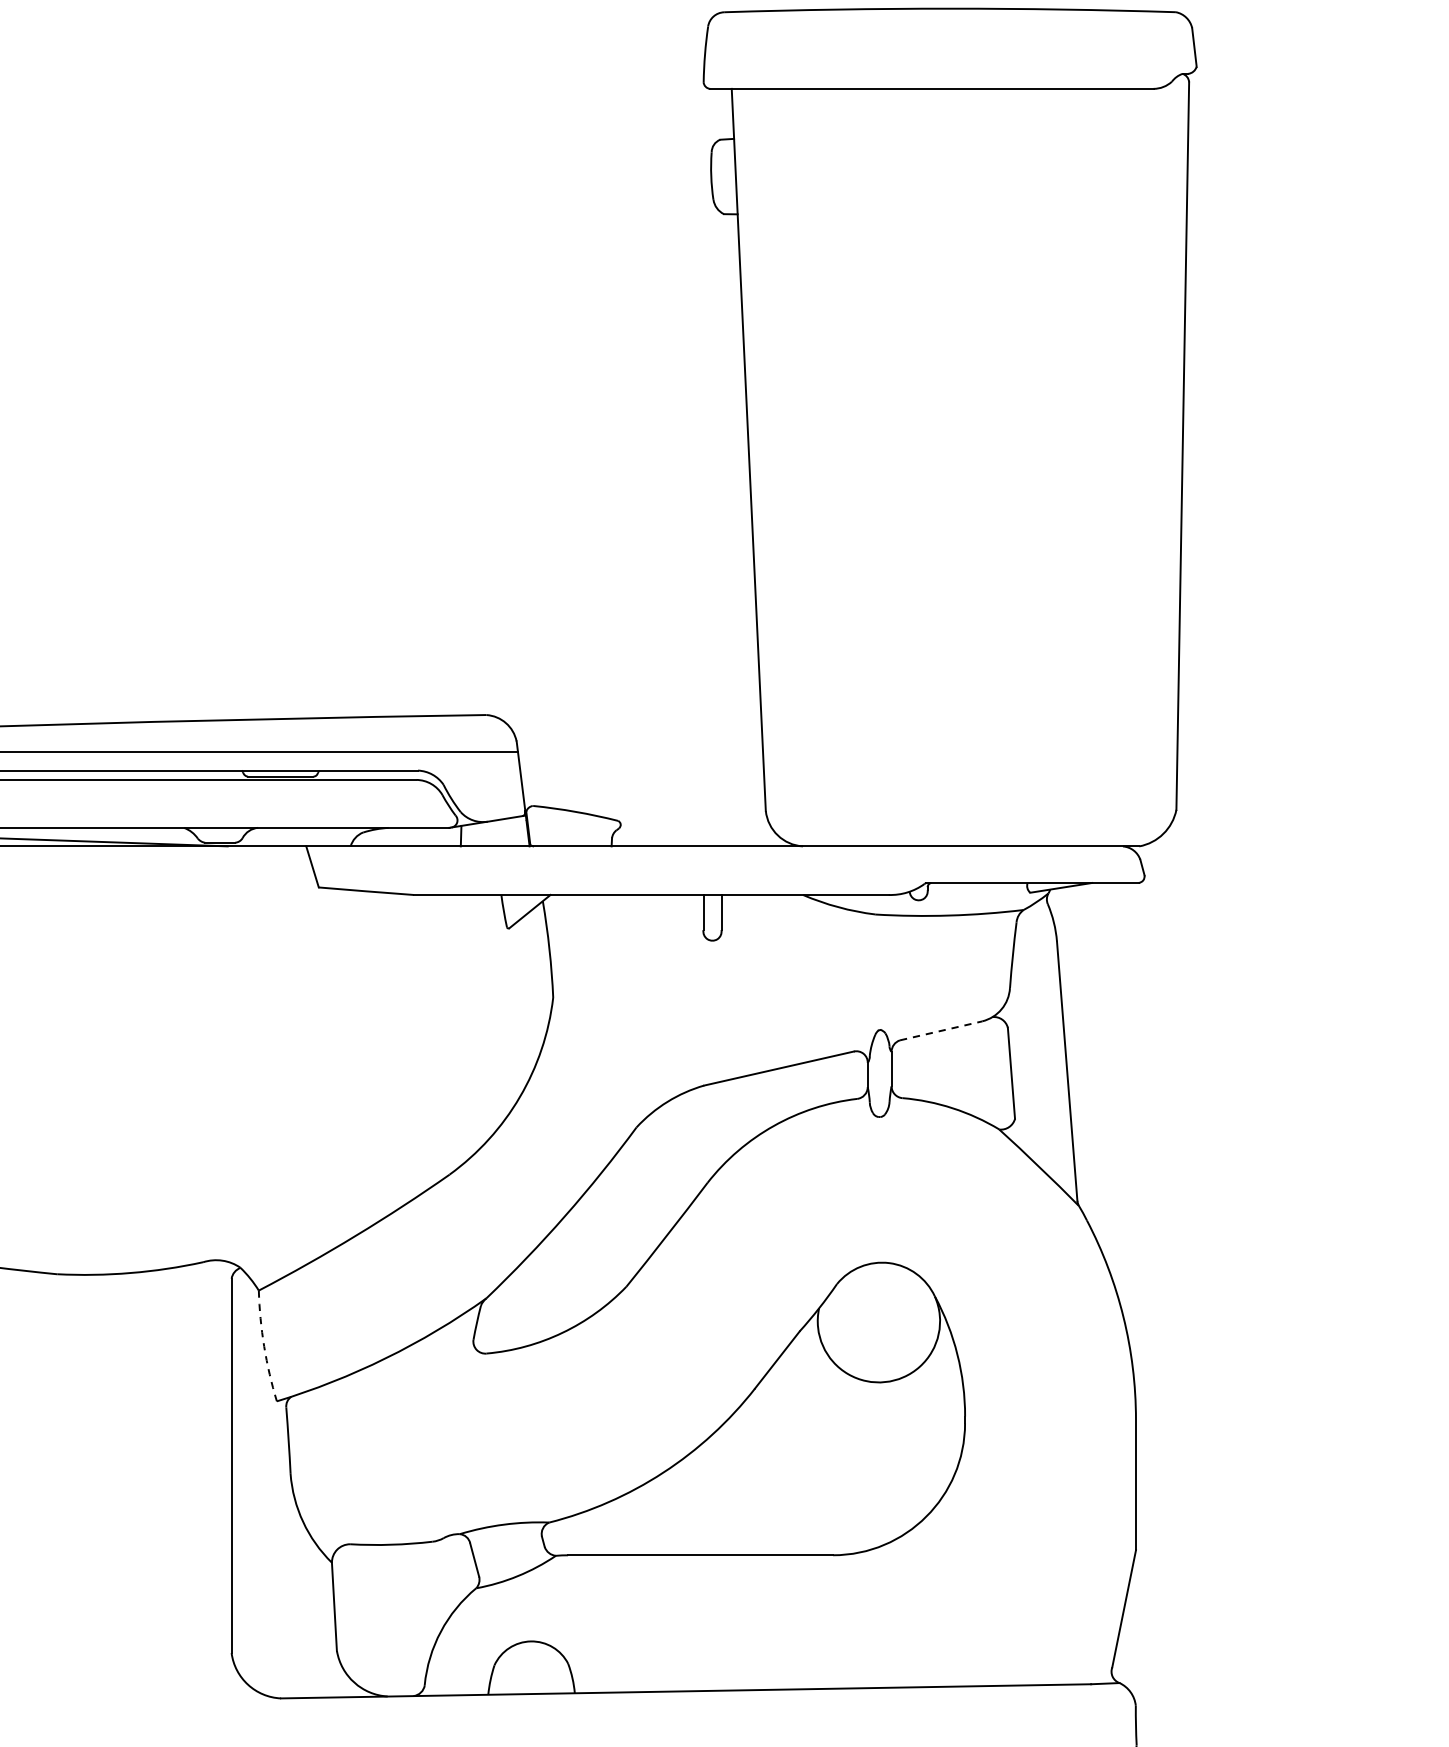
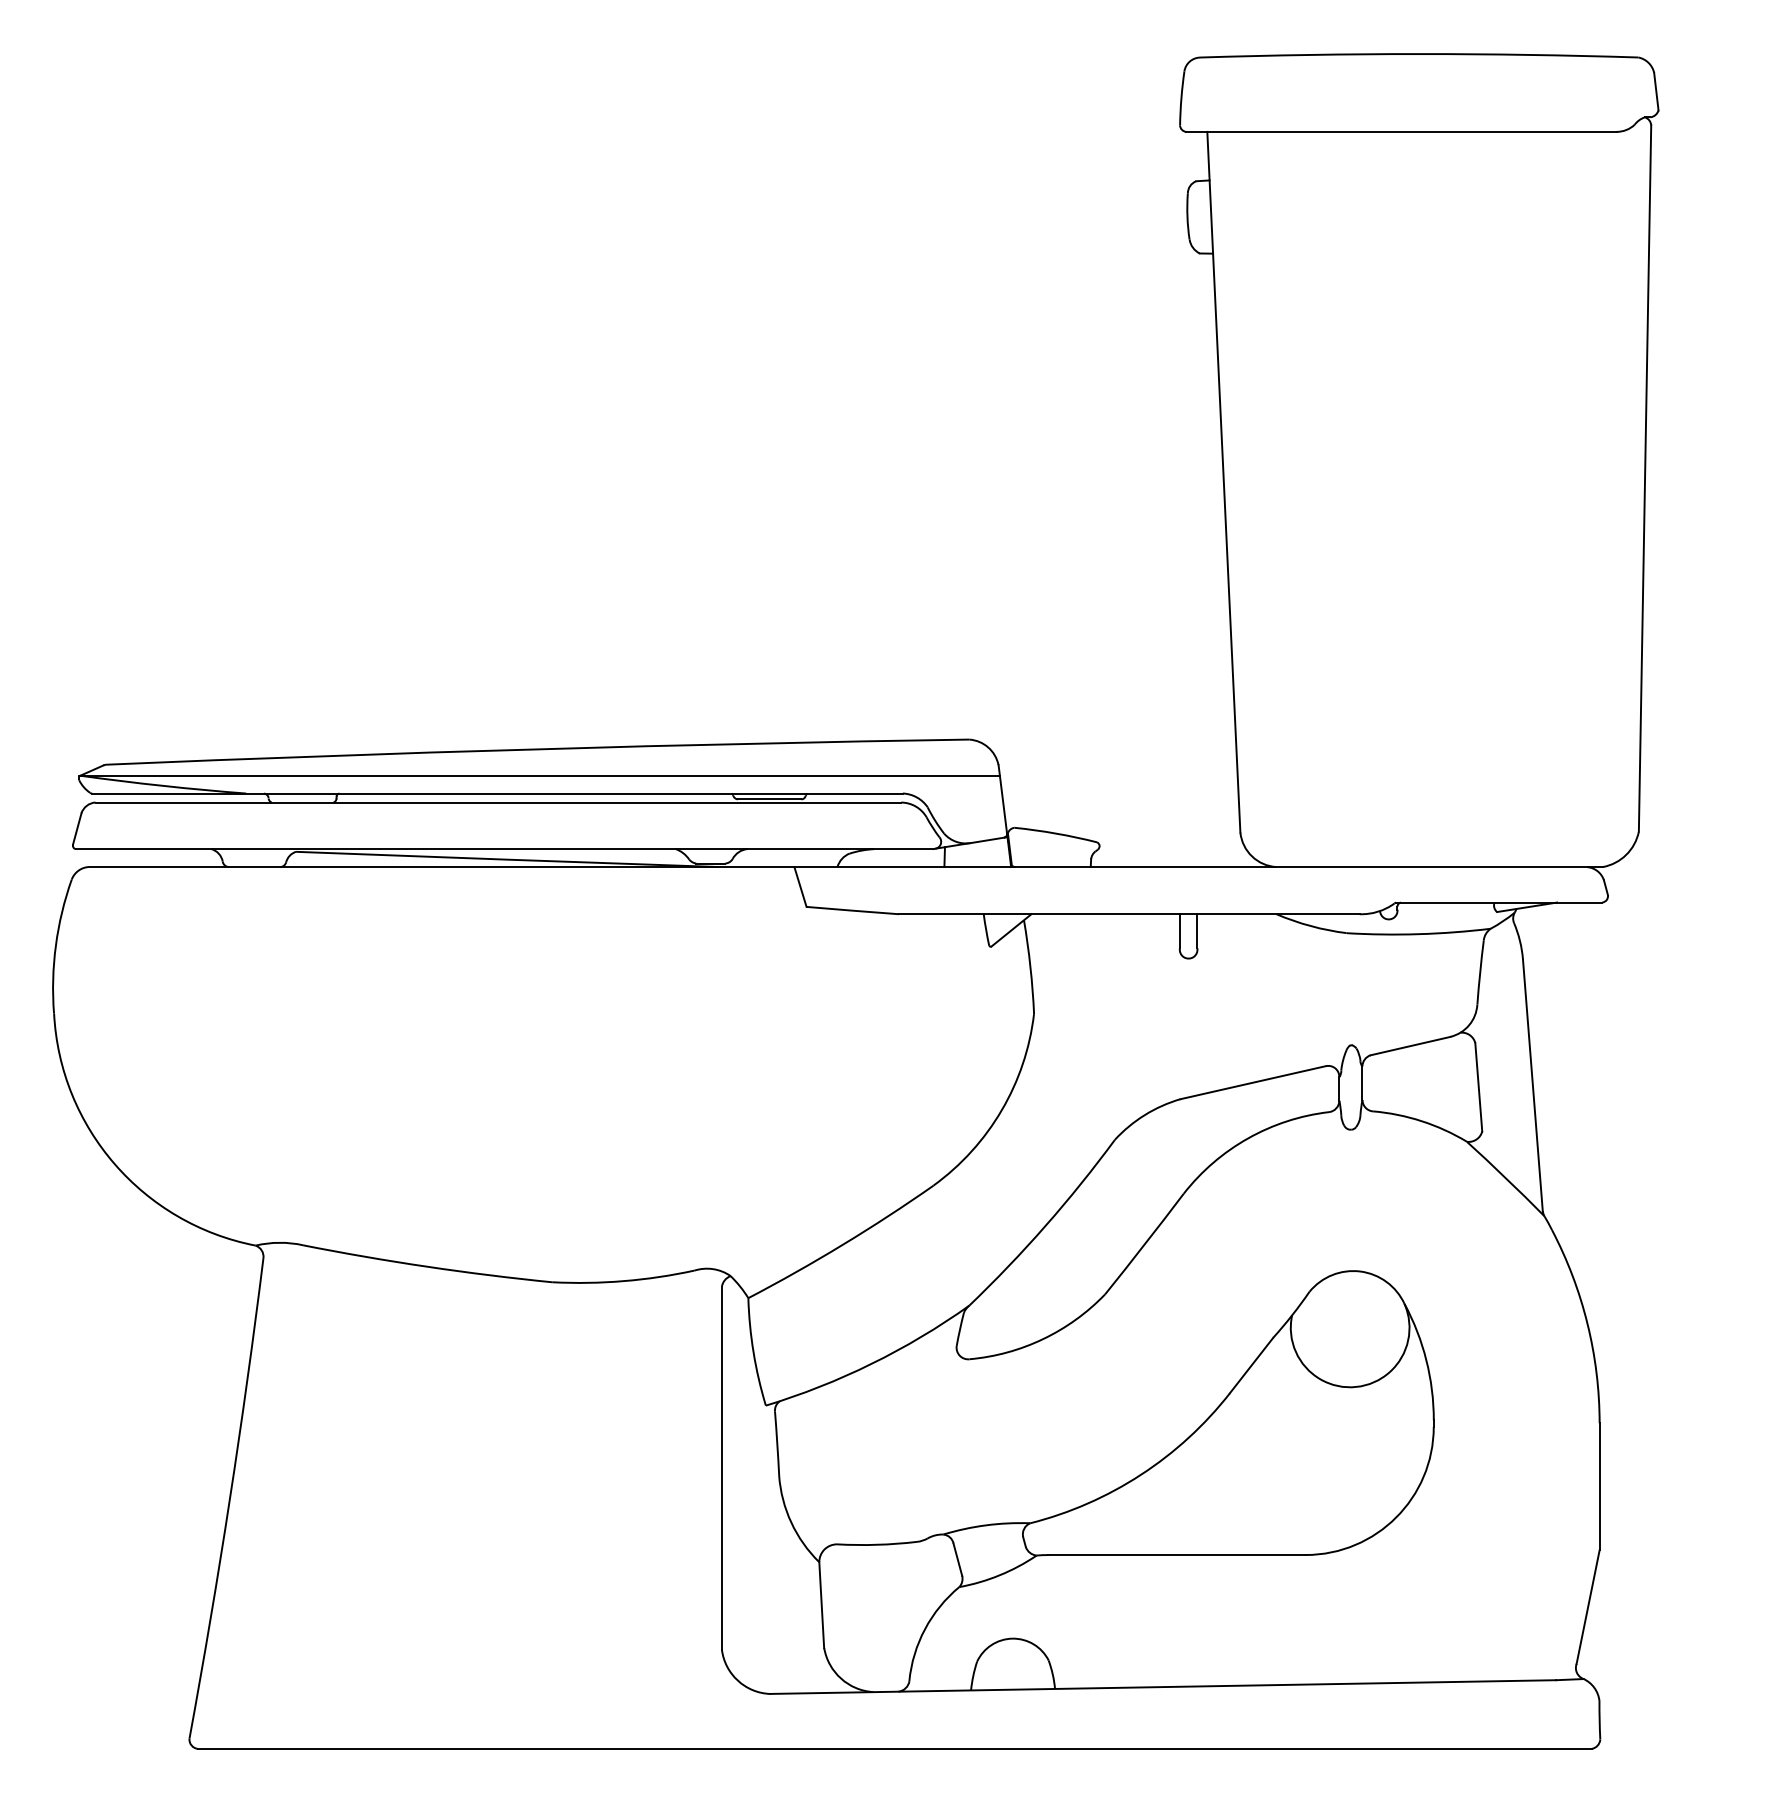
line: (941, 1031) -> (1410, 1046), dashed -> solid
arc: (264, 1346) -> (753, 1352), dashed -> solid

